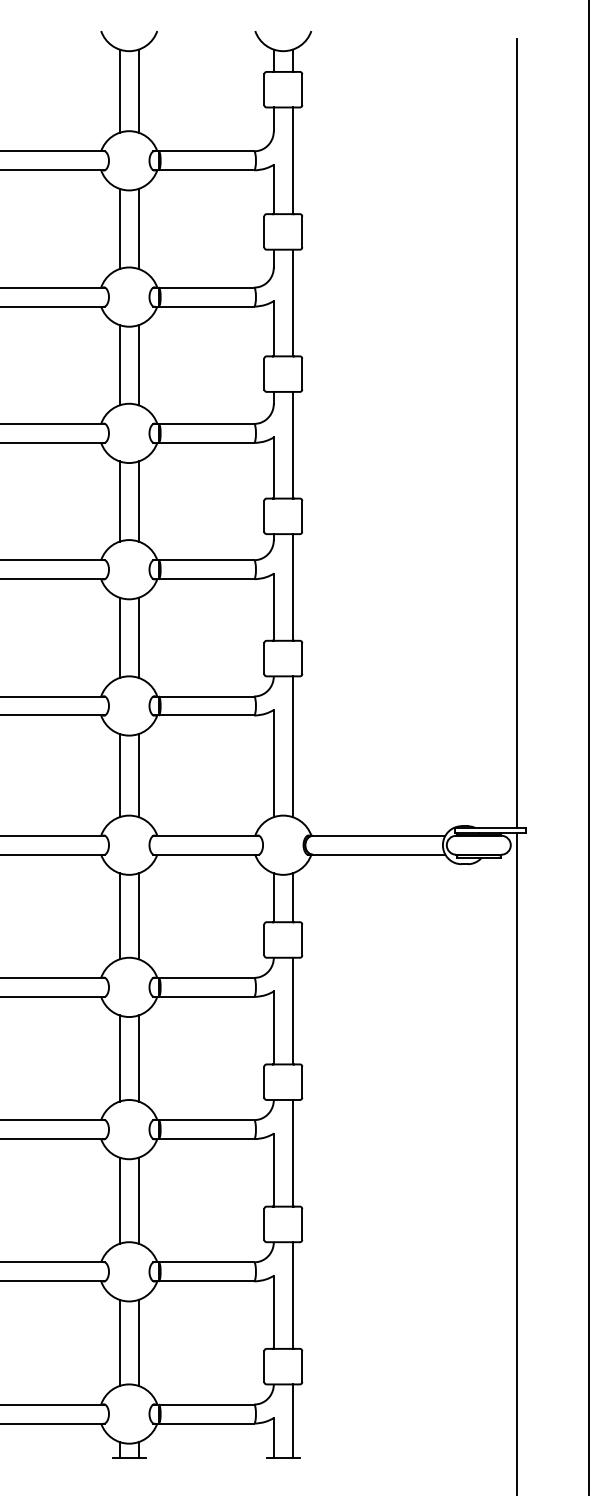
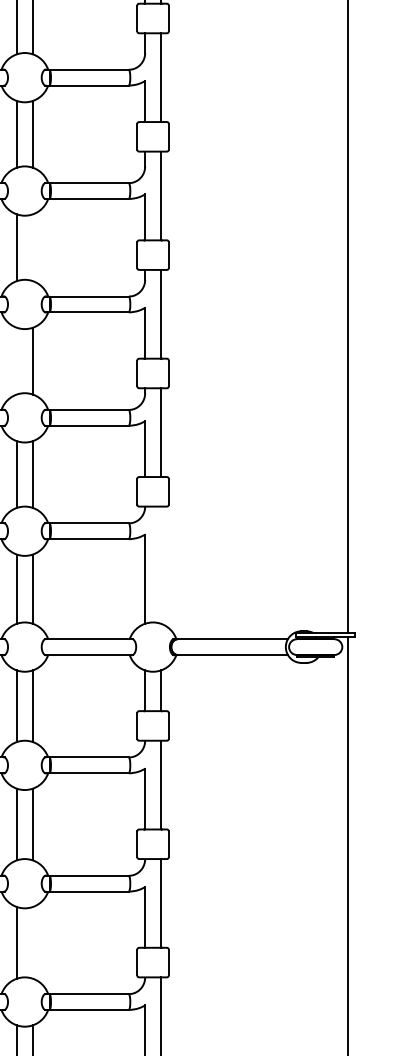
line: (138, 365) -> (32, 247), removed
line: (119, 501) -> (16, 361), removed
line: (292, 746) -> (160, 564), removed
line: (138, 1200) -> (32, 942), removed

